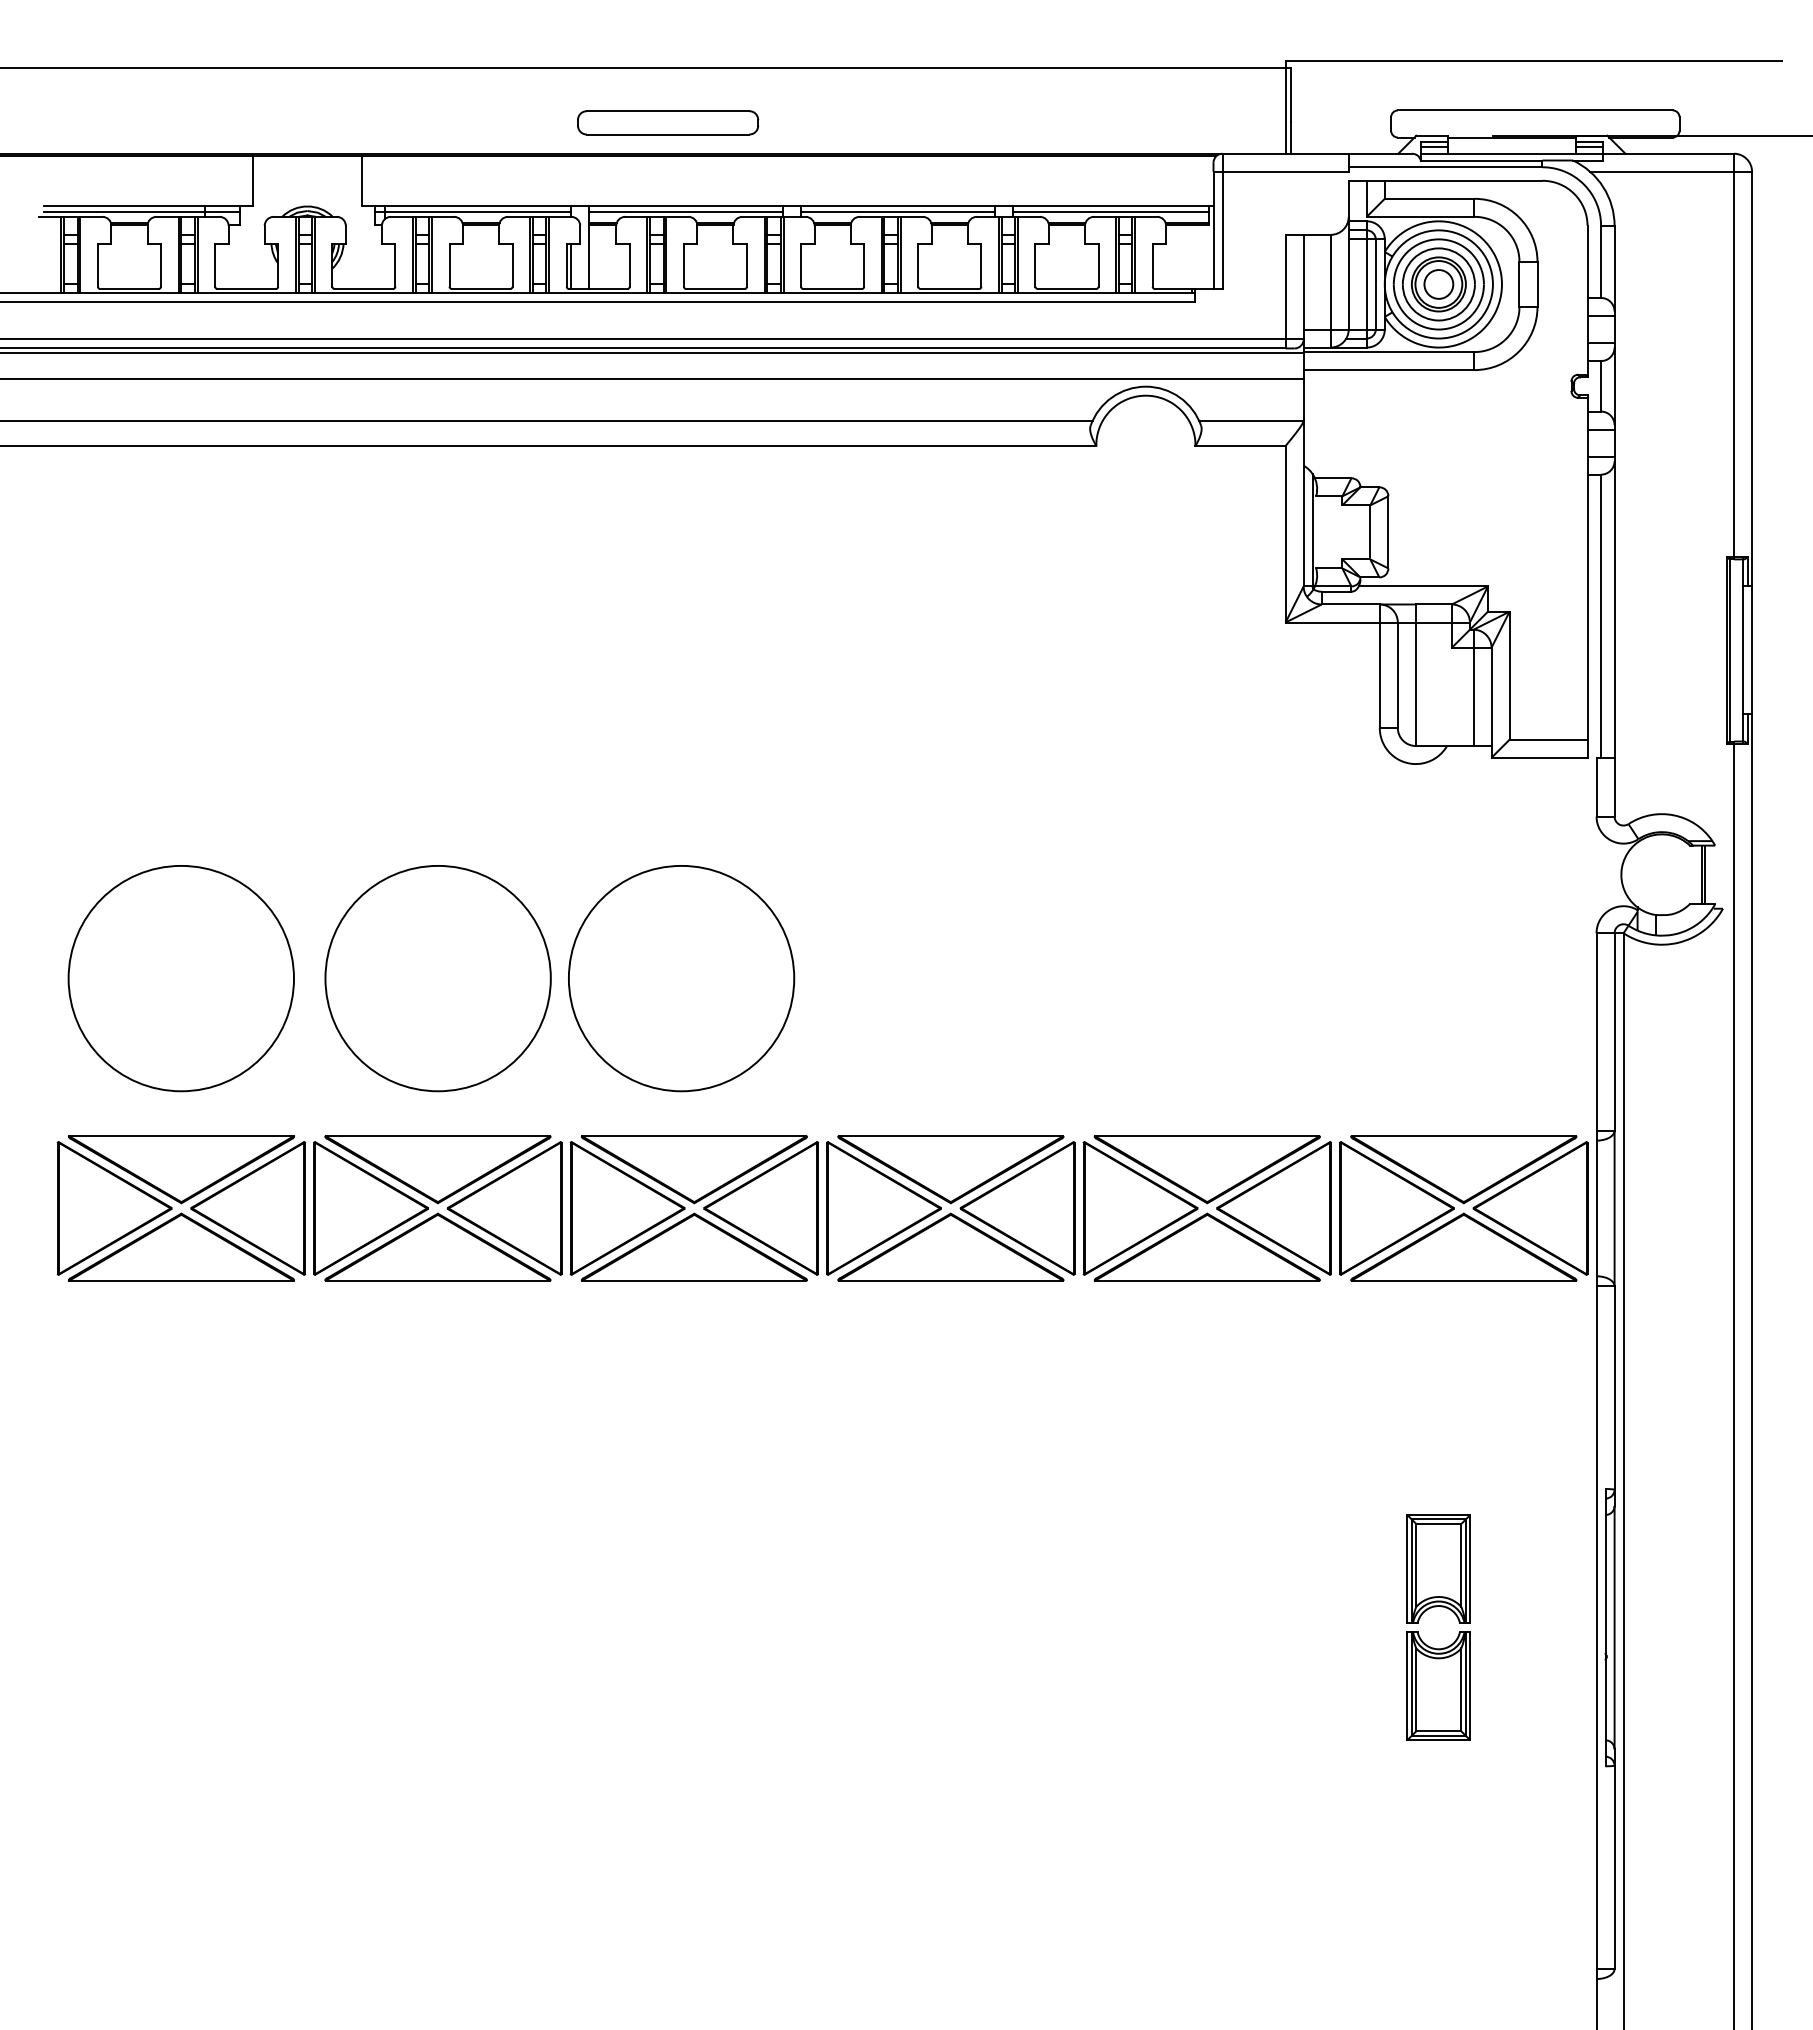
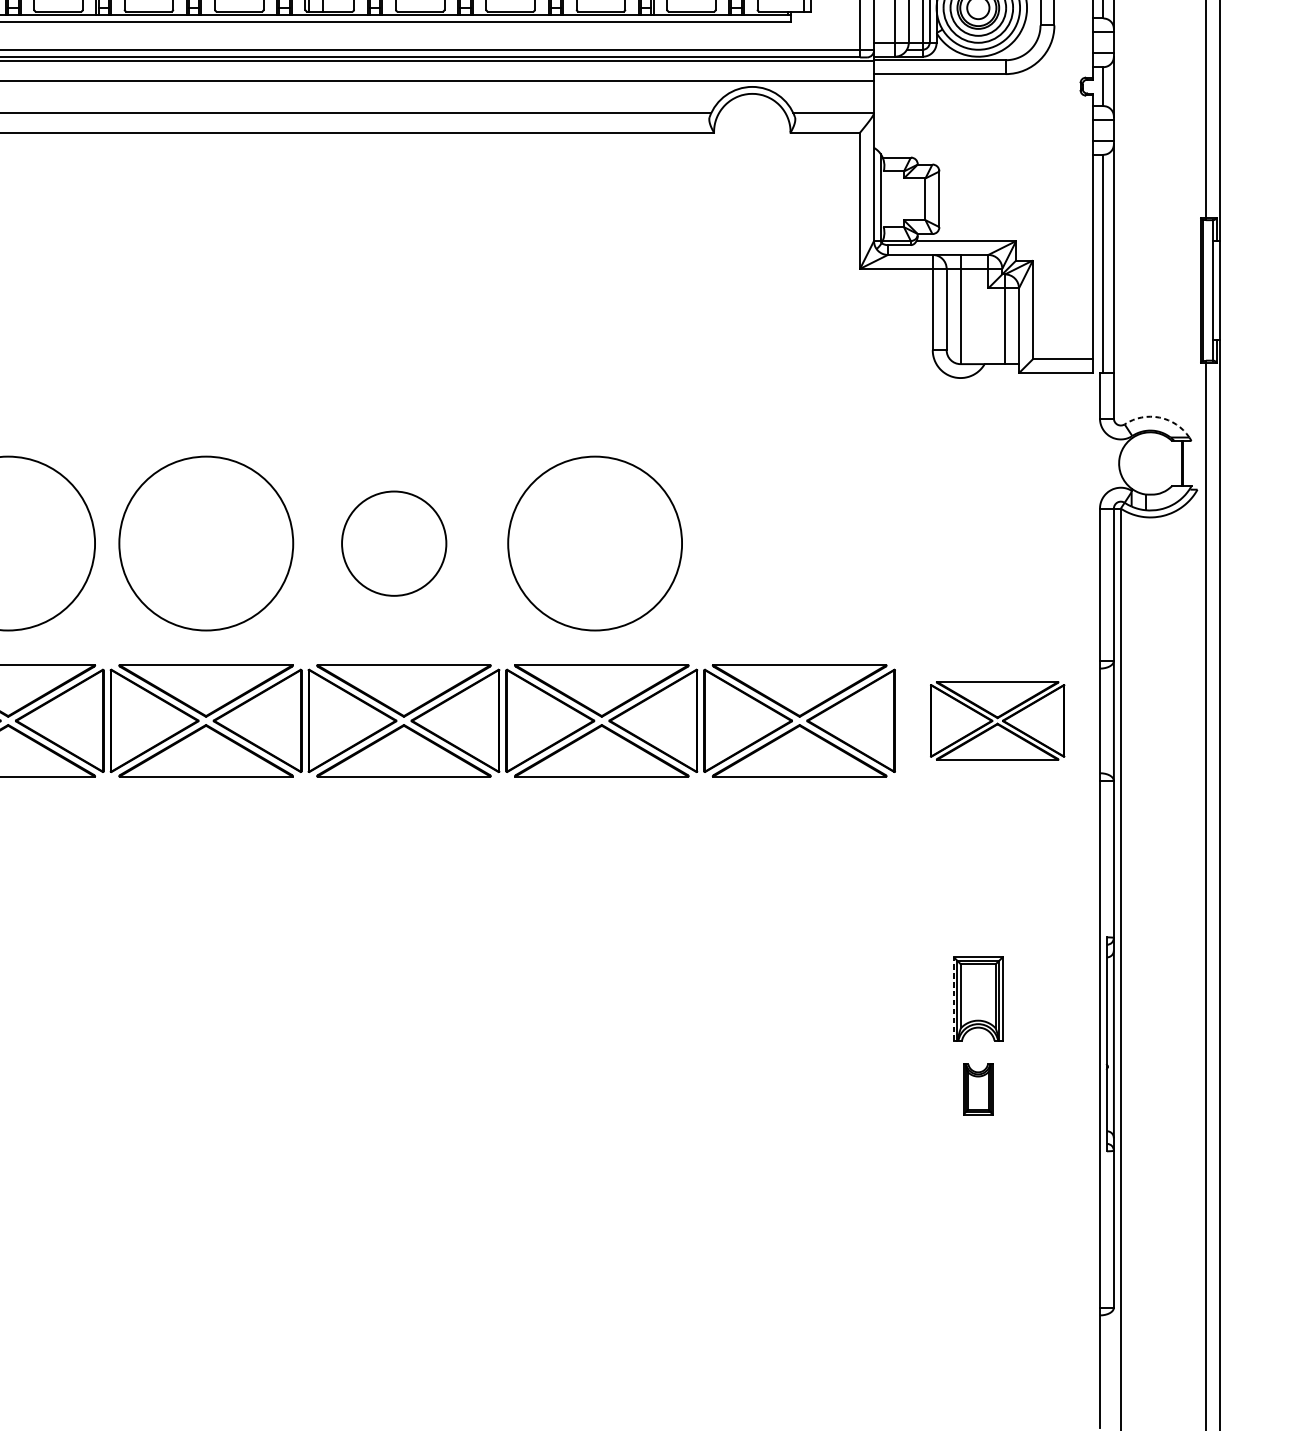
arc: (1673, 815) -> (1159, 417), solid -> dashed
circle: (681, 978) -> (394, 543), size x0.6
circle: (941, 978) -> (594, 543), added
part: (1463, 1208) -> (997, 720), size x0.7
line: (1407, 1568) -> (954, 998), solid -> dashed
part: (1438, 1685) -> (978, 1088), size x0.6

